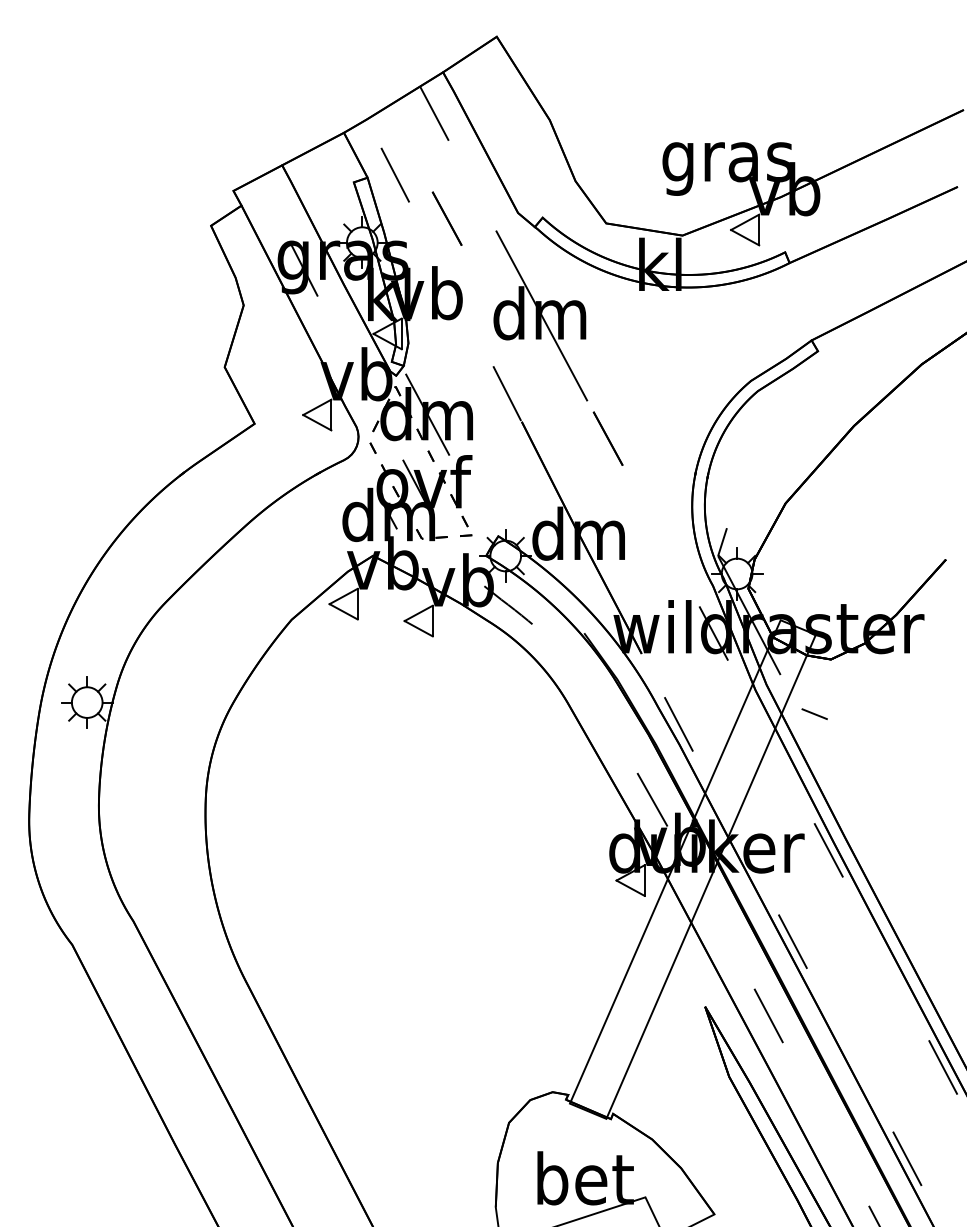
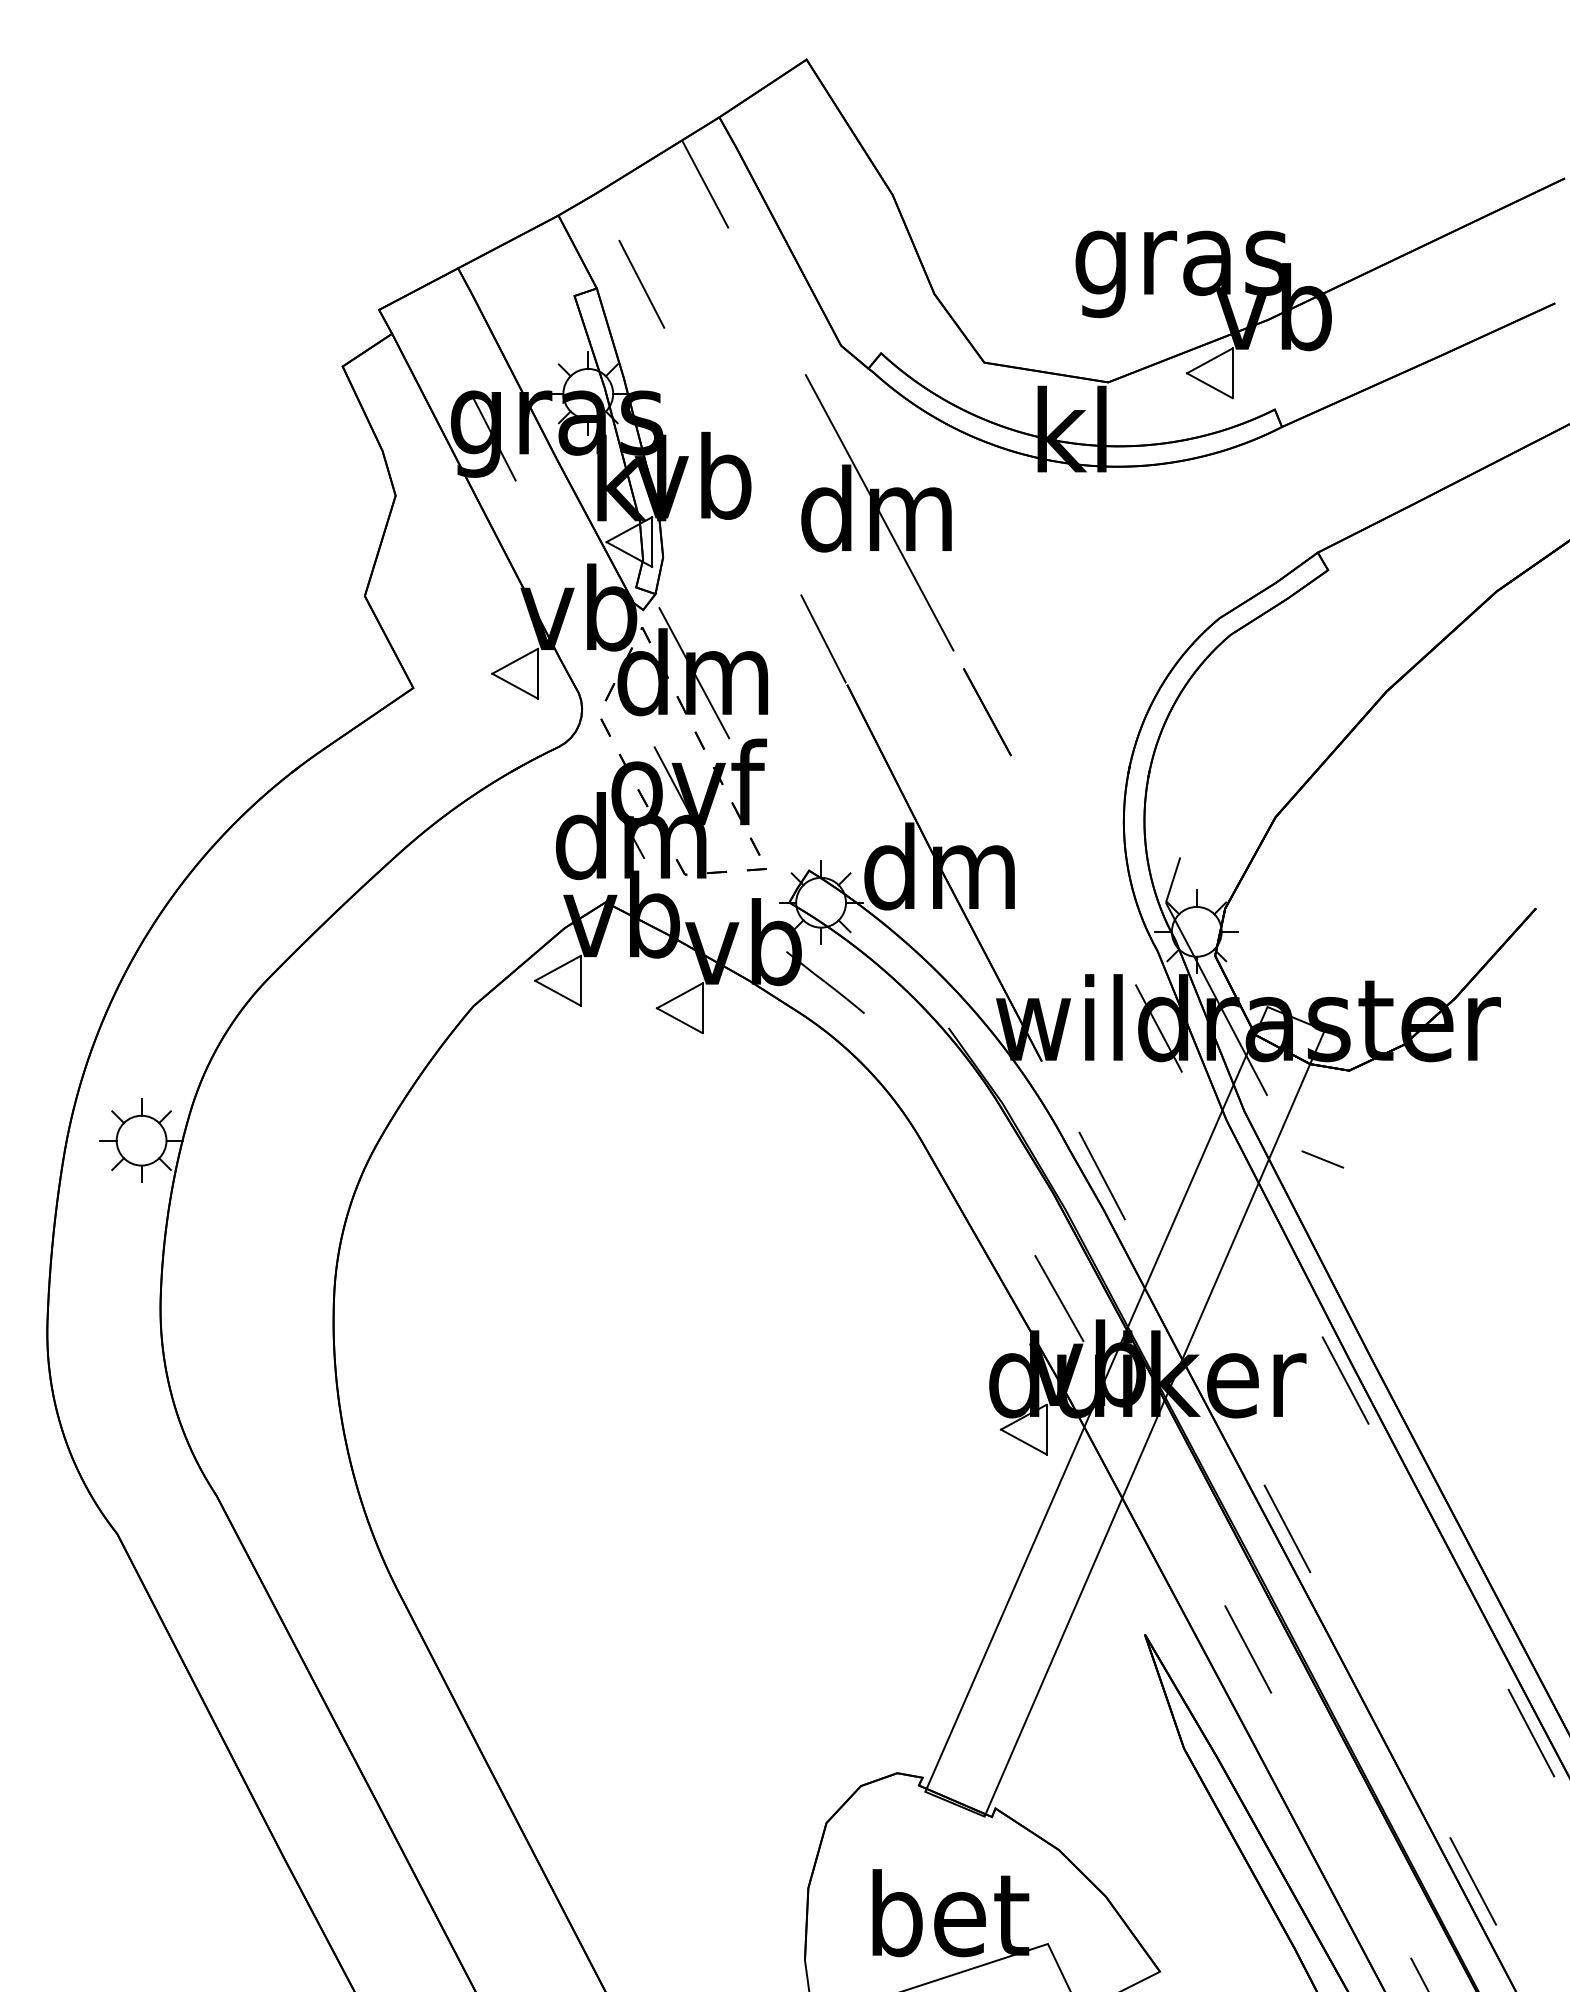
line: (446, 218) -> (724, 354), removed

